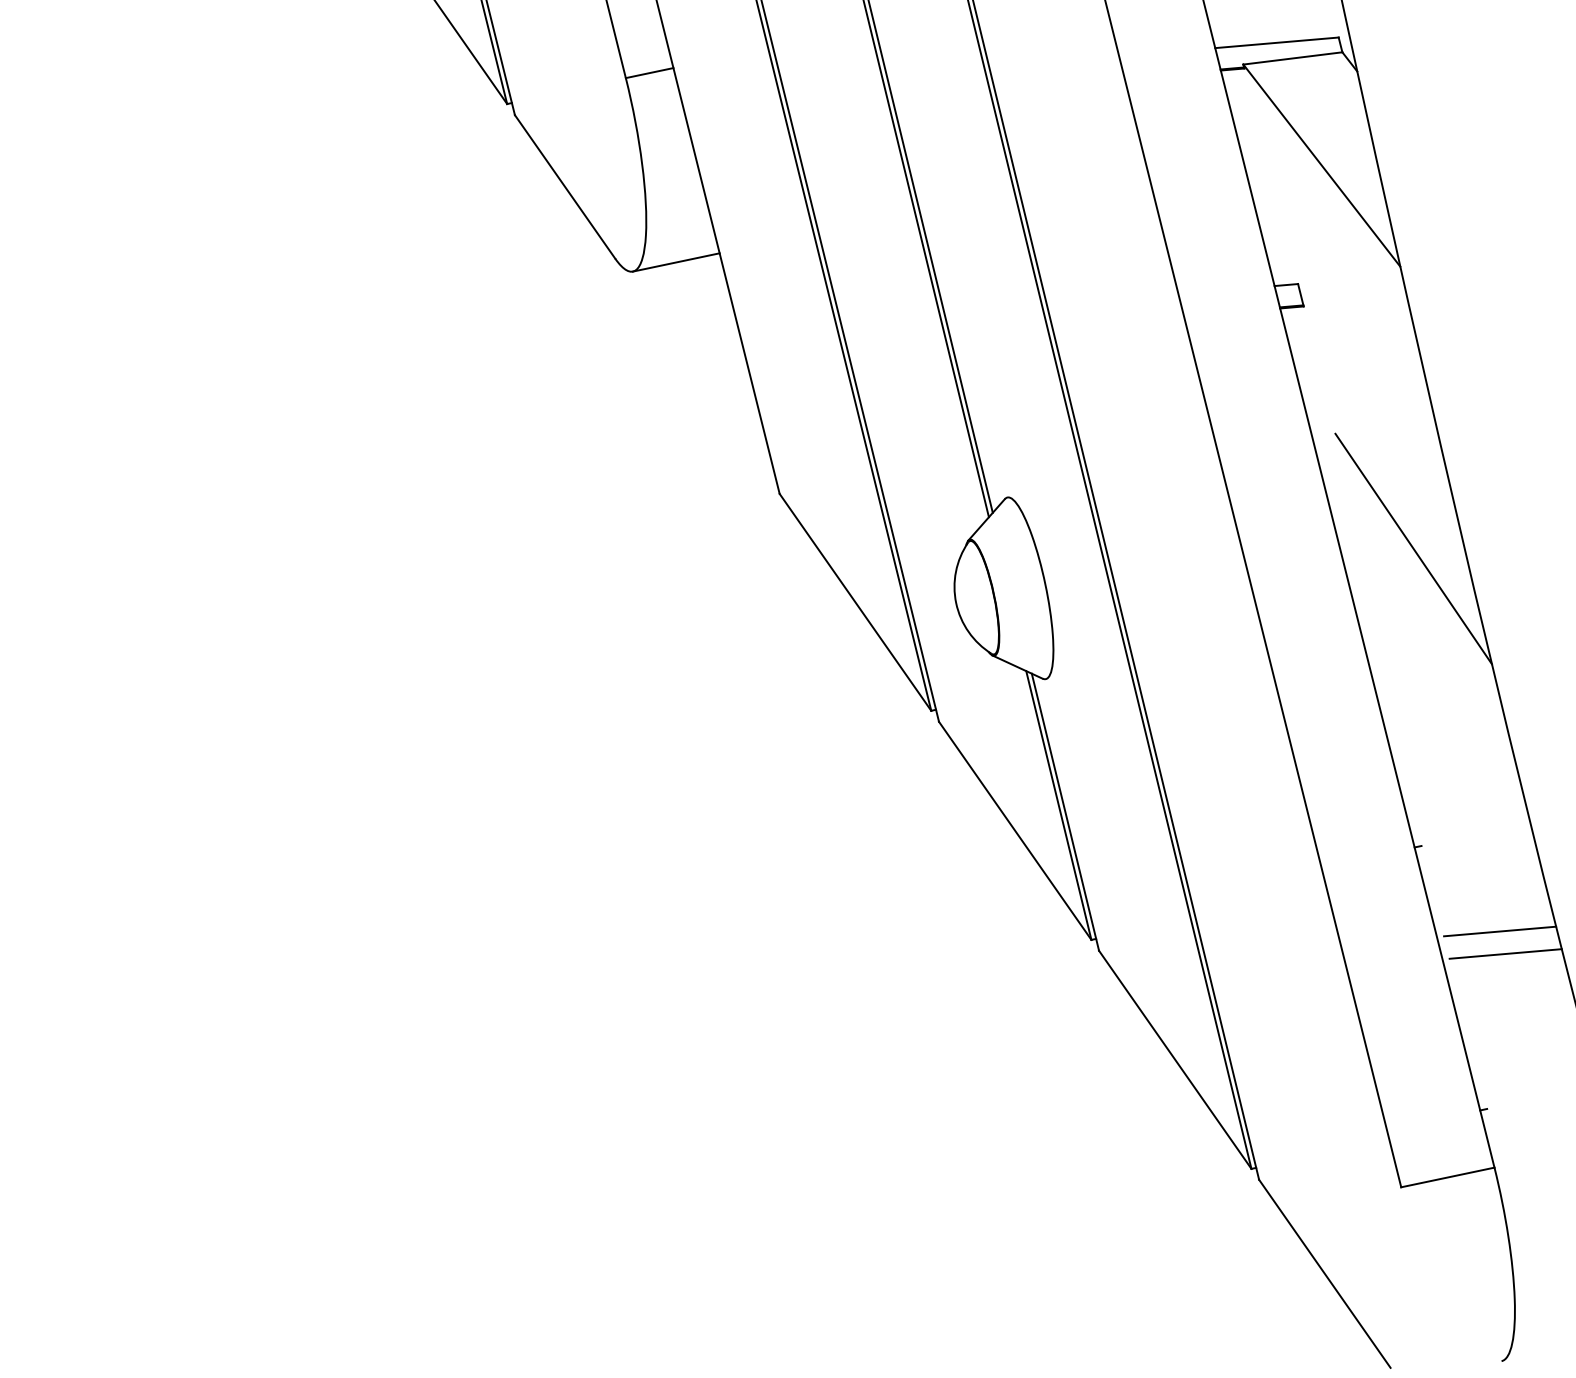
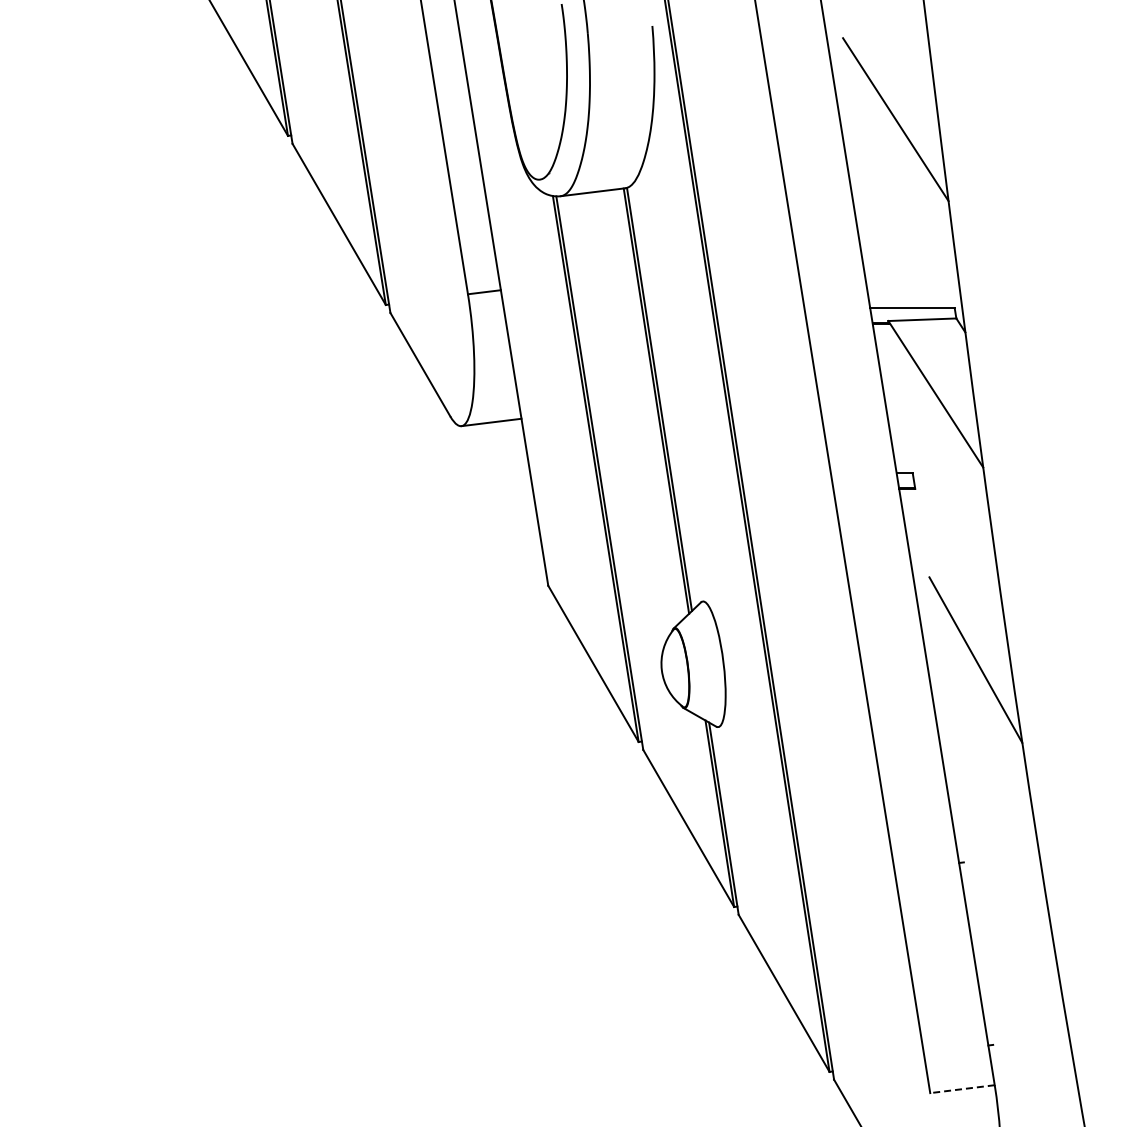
line: (1498, 932) -> (1011, 925), removed
line: (1505, 953) -> (1014, 940), removed
line: (1446, 1178) -> (961, 1089), solid -> dashed

